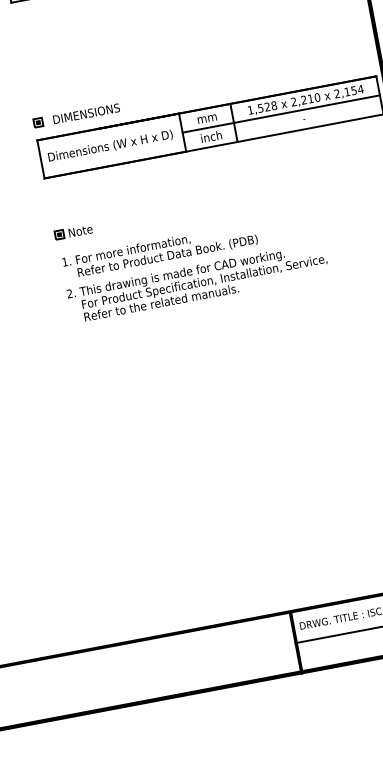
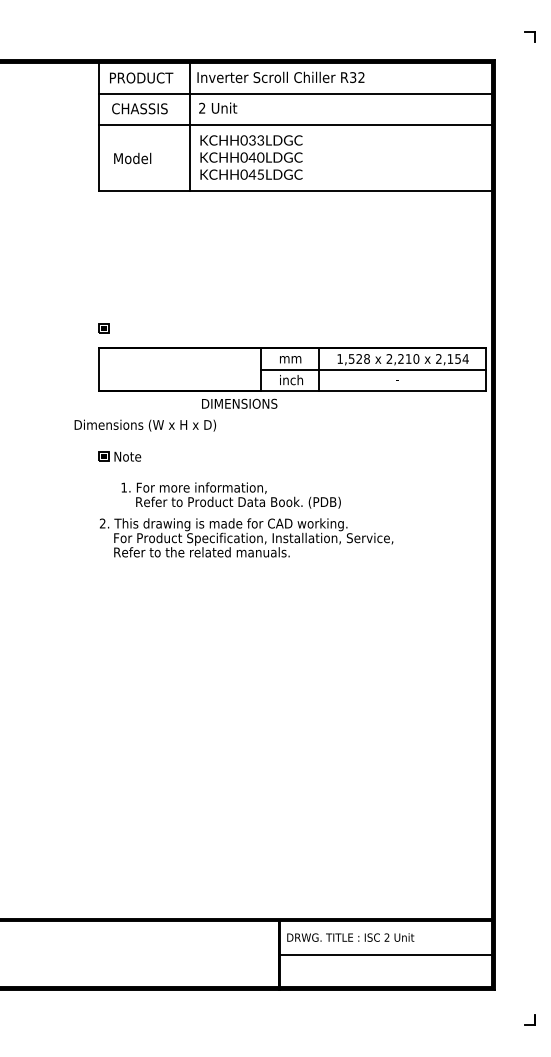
text: (86, 113) -> (239, 403), moved
text: (109, 146) -> (144, 425), moved
text: (159, 251) -> (230, 495), moved

